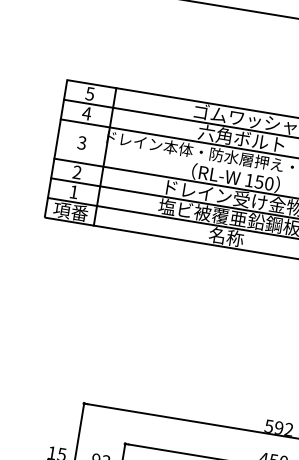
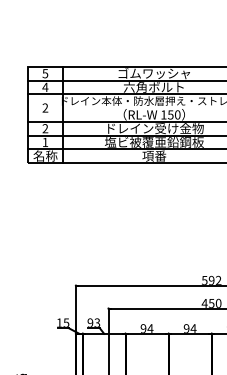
text: (82, 143) -> (45, 108), 3 -> 2
text: (71, 210) -> (45, 155), 項番 -> 名称
text: (226, 236) -> (154, 155), 名称 -> 項番

